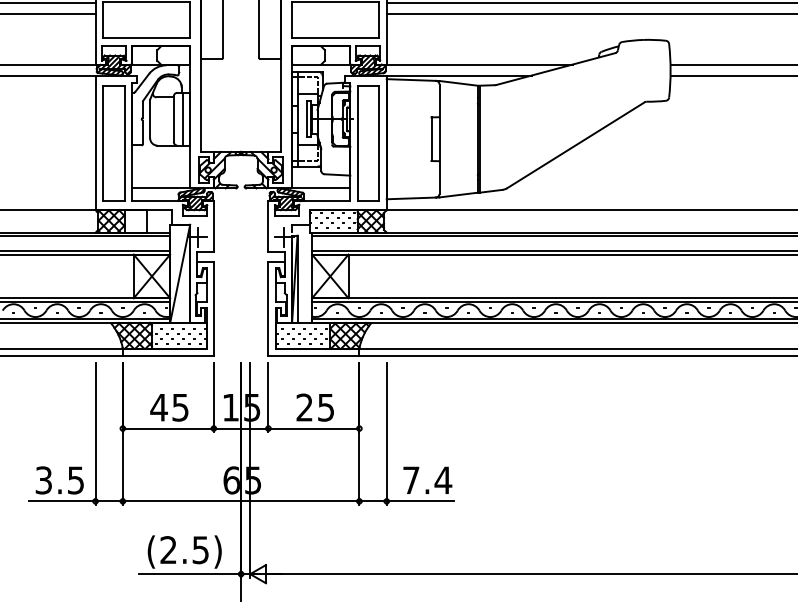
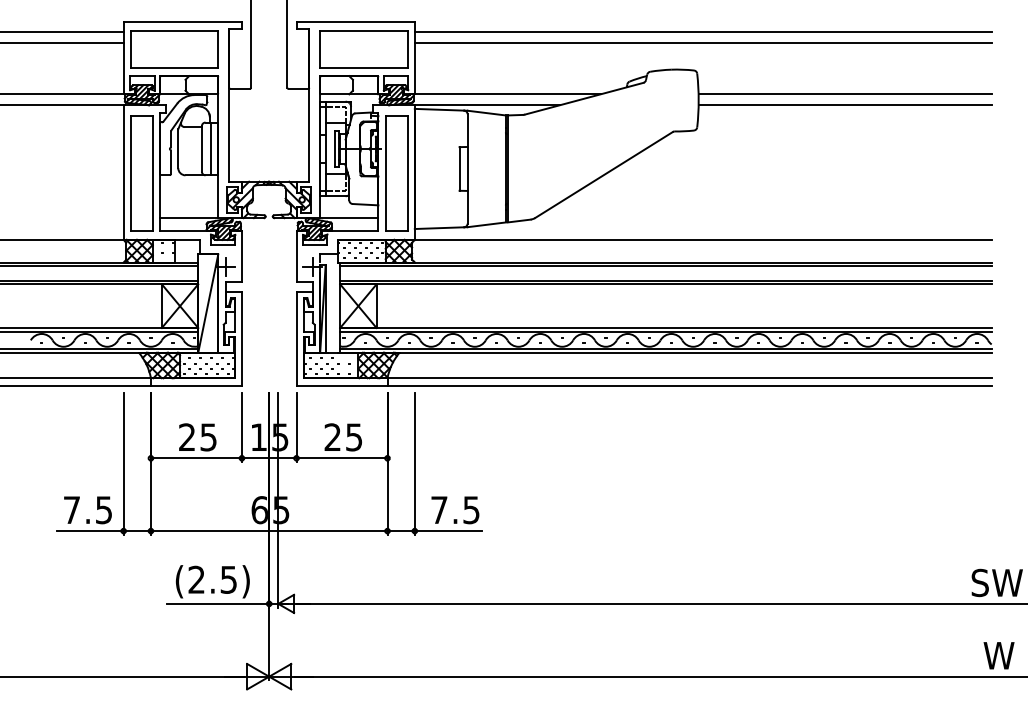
text: (159, 406) -> (187, 436), 45 -> 25
text: (43, 480) -> (71, 510), 3.5 -> 7.5
text: (443, 480) -> (471, 510), 7.4 -> 7.5

